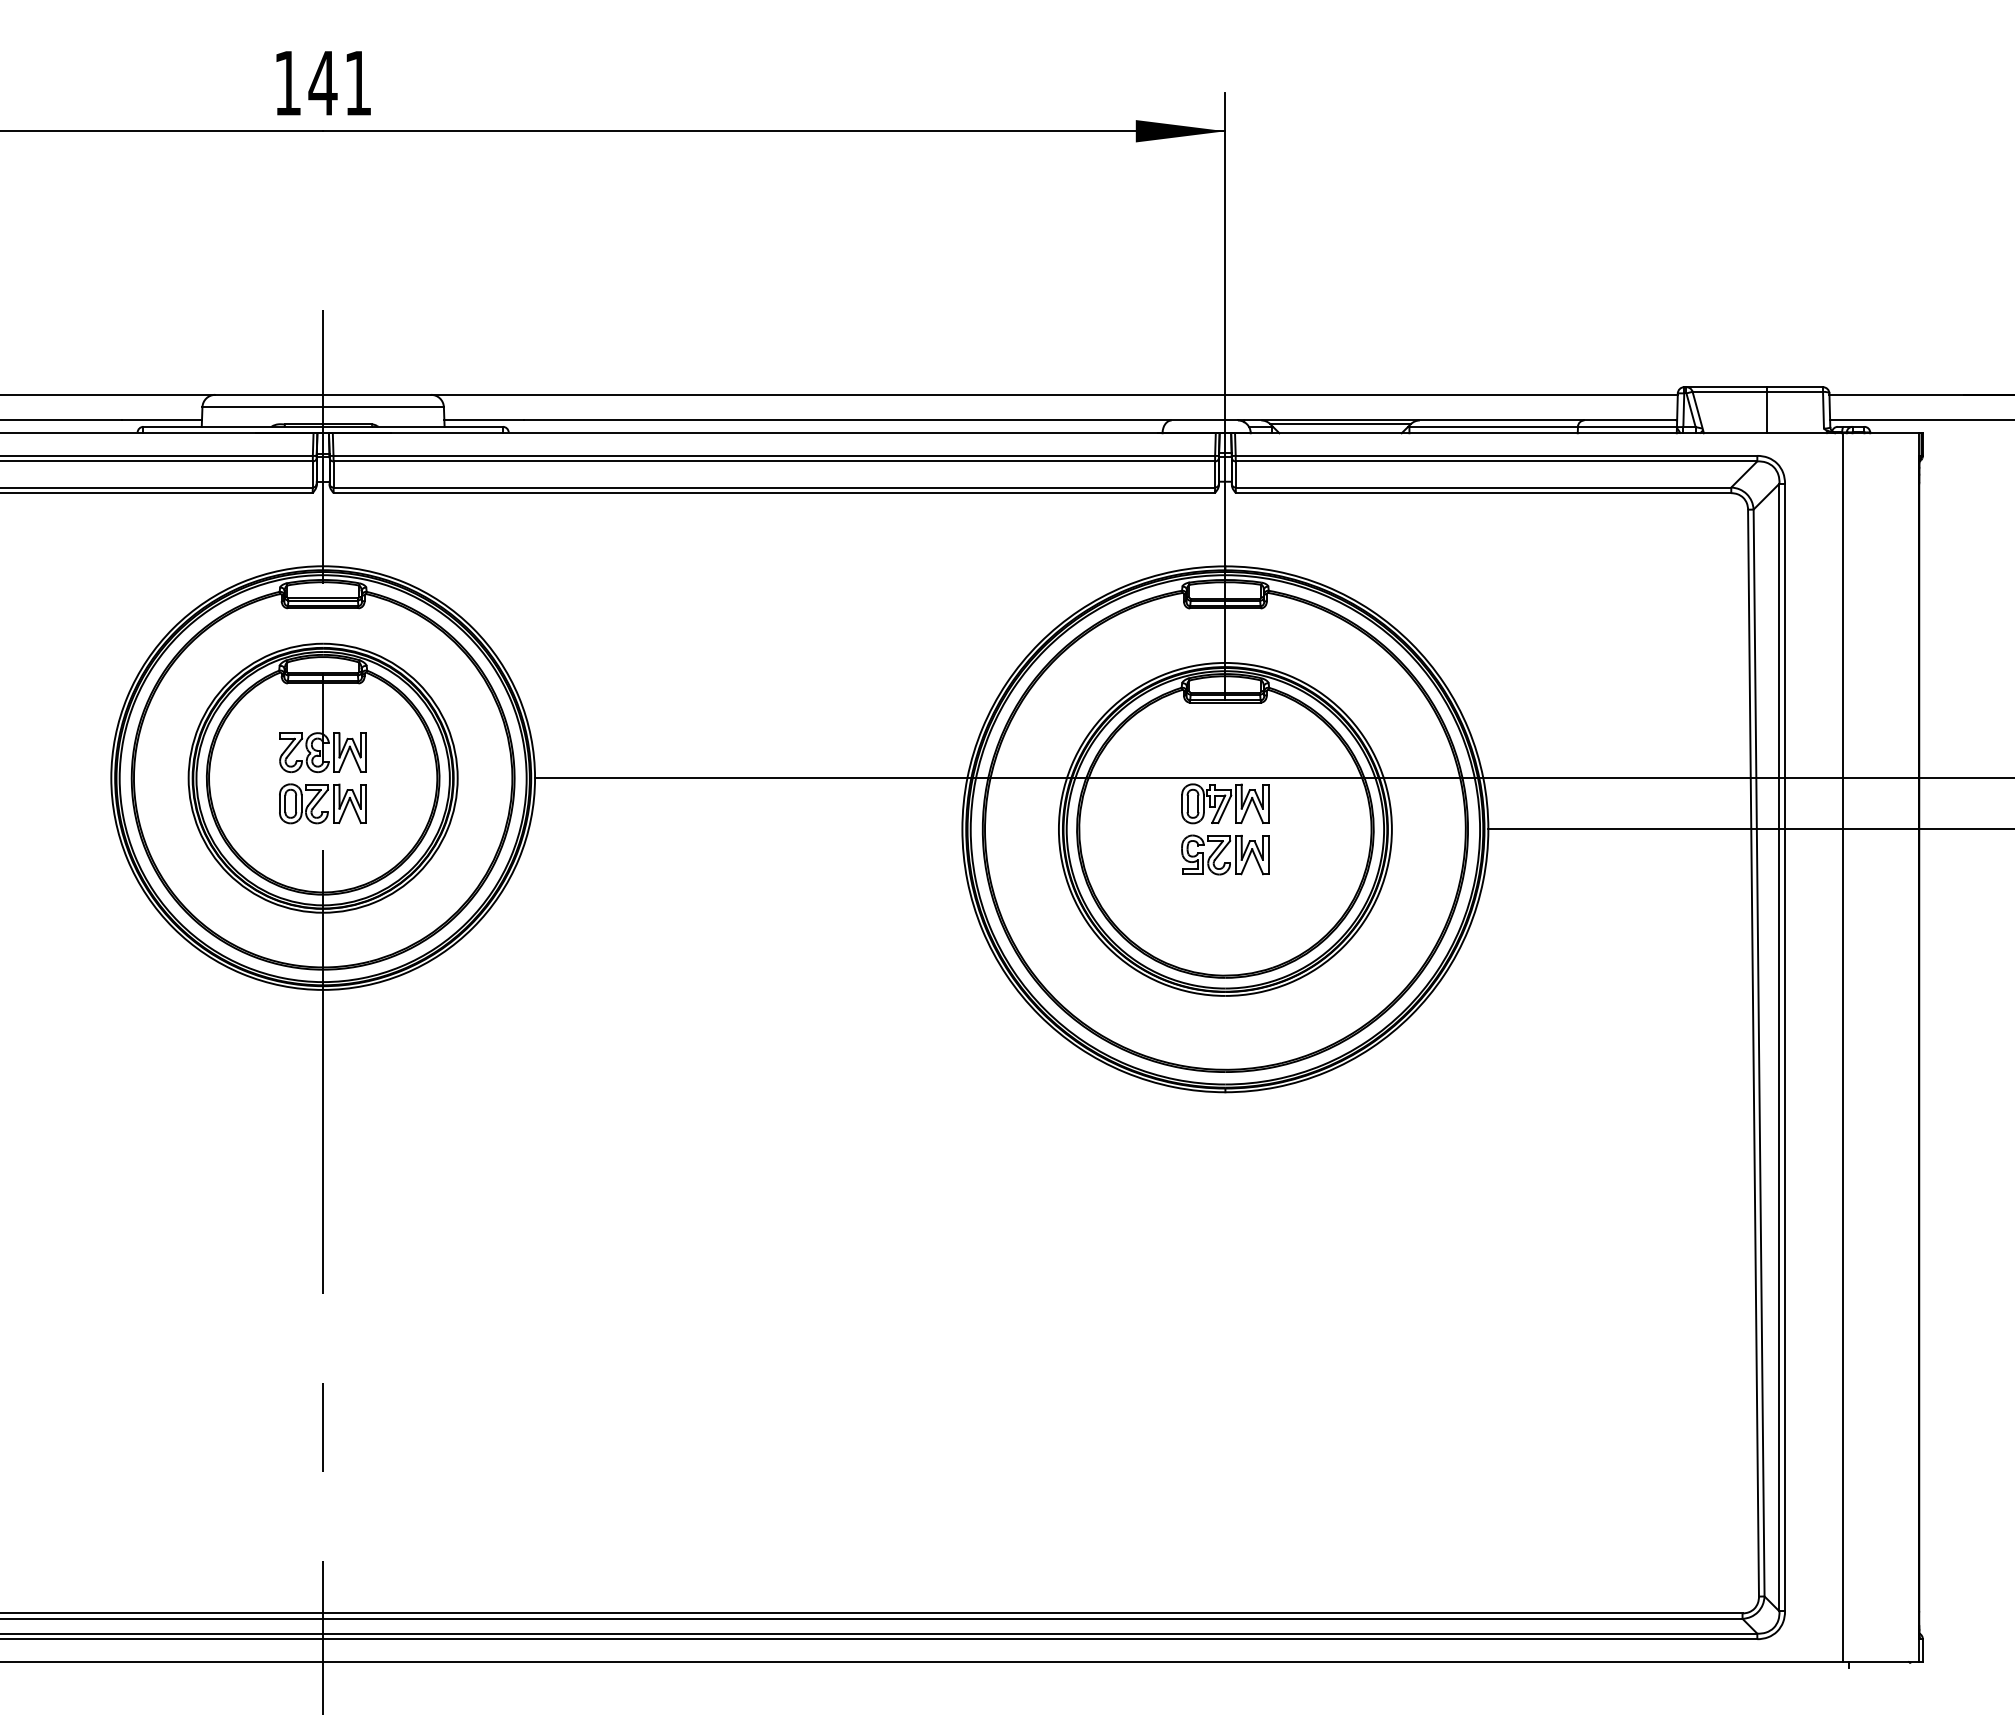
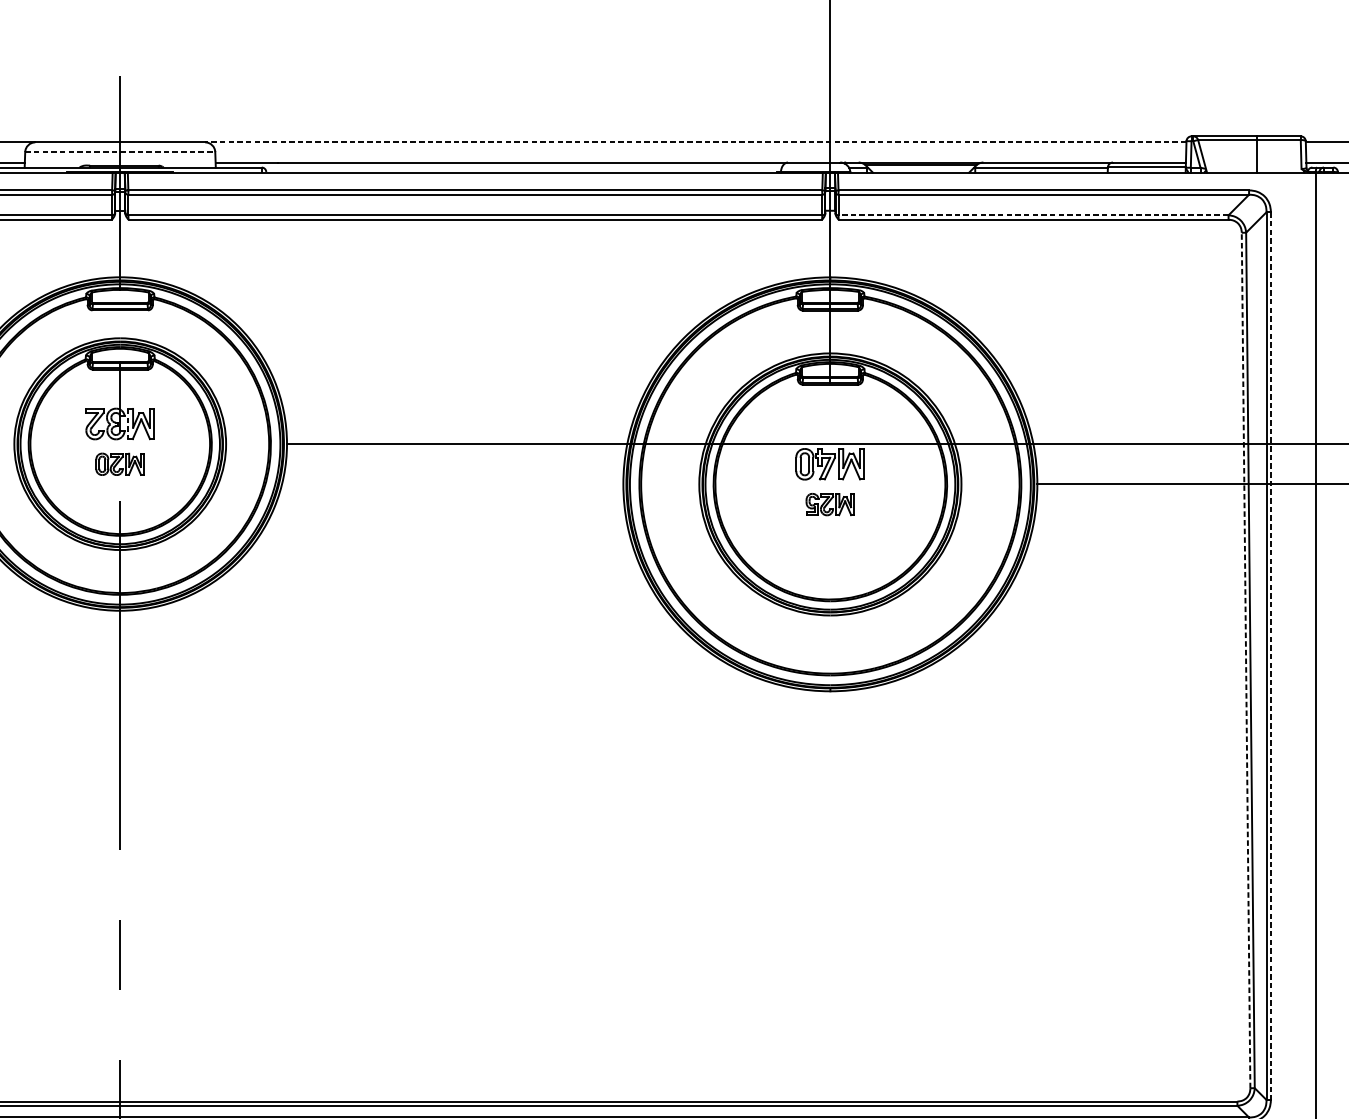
line: (1053, 394) -> (695, 142), solid -> dashed
line: (323, 407) -> (120, 152), solid -> dashed
line: (1483, 487) -> (1033, 215), solid -> dashed
line: (333, 753) -> (128, 424), solid -> dashed
part: (322, 803) -> (119, 464), size x0.7
part: (1225, 854) -> (830, 504), size x0.7
line: (1785, 1047) -> (1271, 656), solid -> dashed
line: (1753, 1052) -> (1246, 660), solid -> dashed

